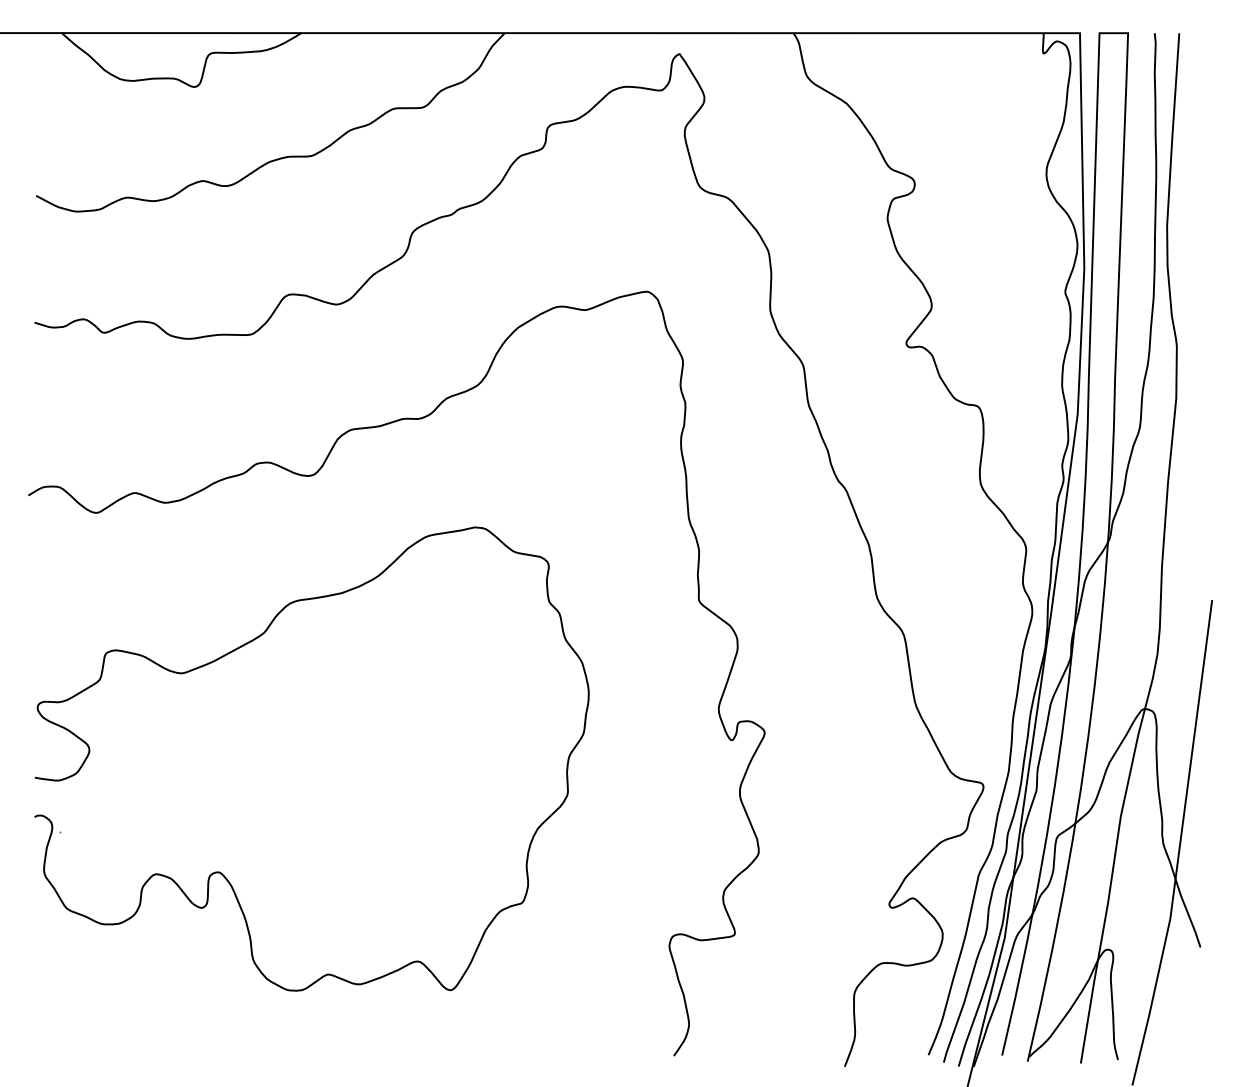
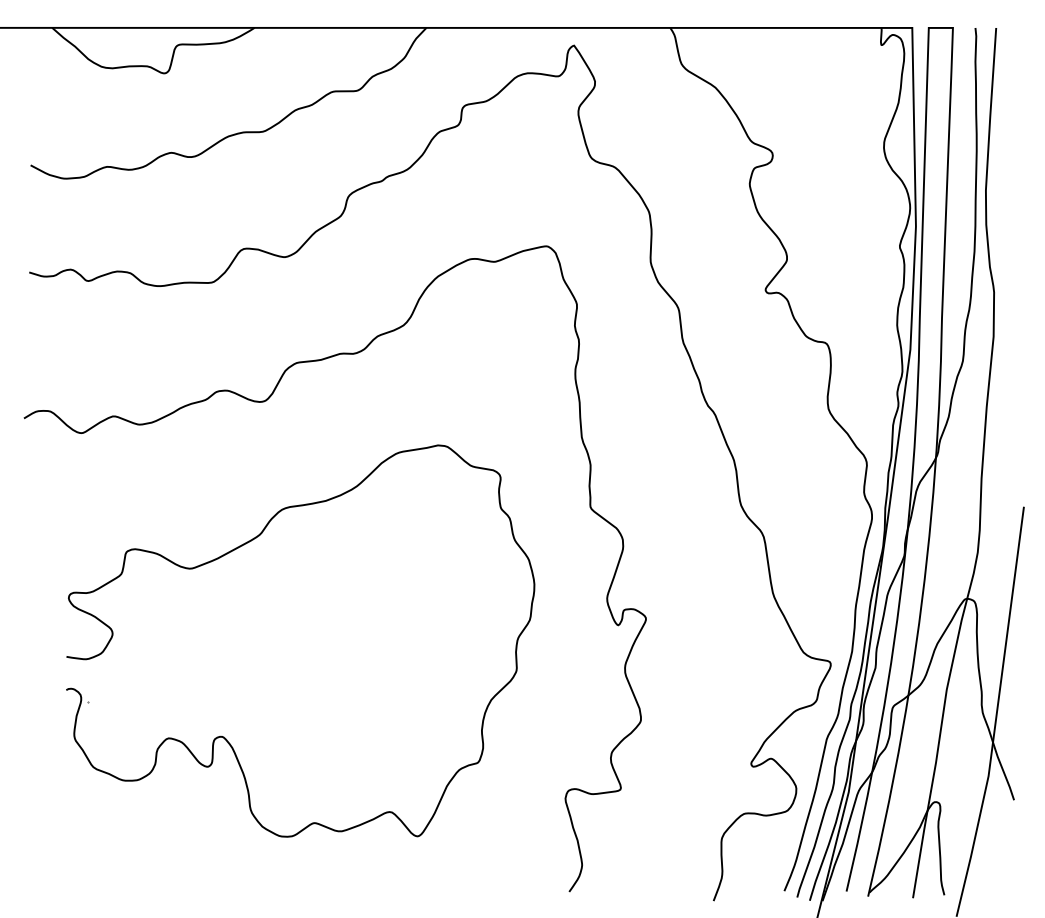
part: (247, 644) -> (246, 544), moved

